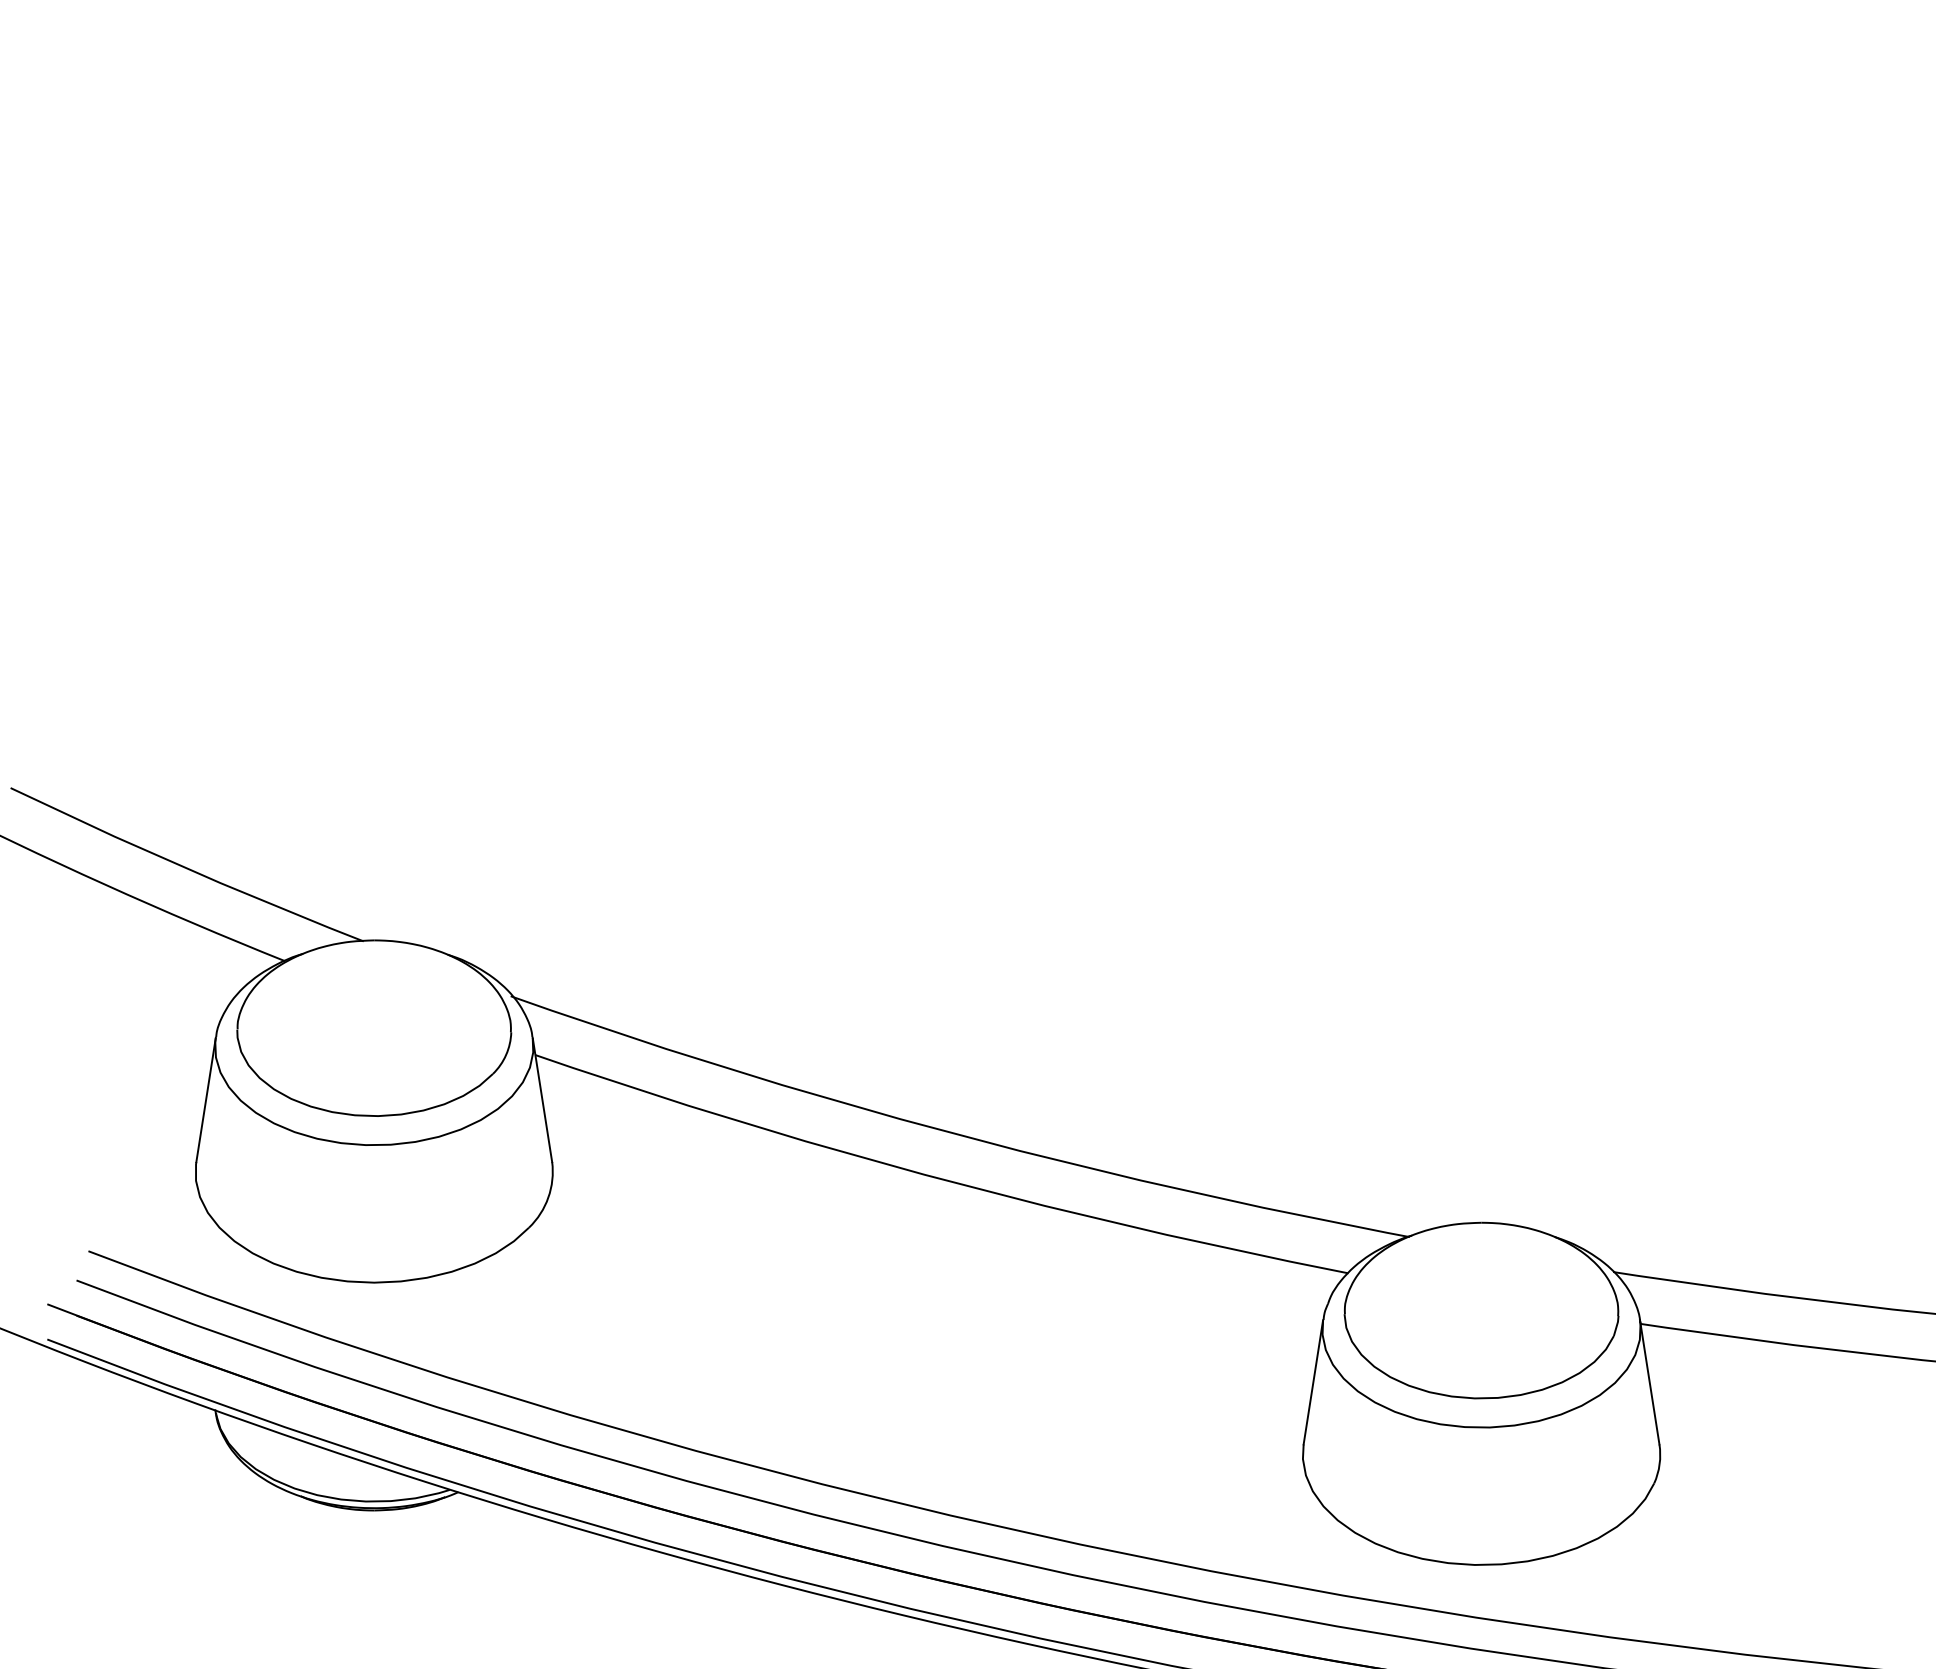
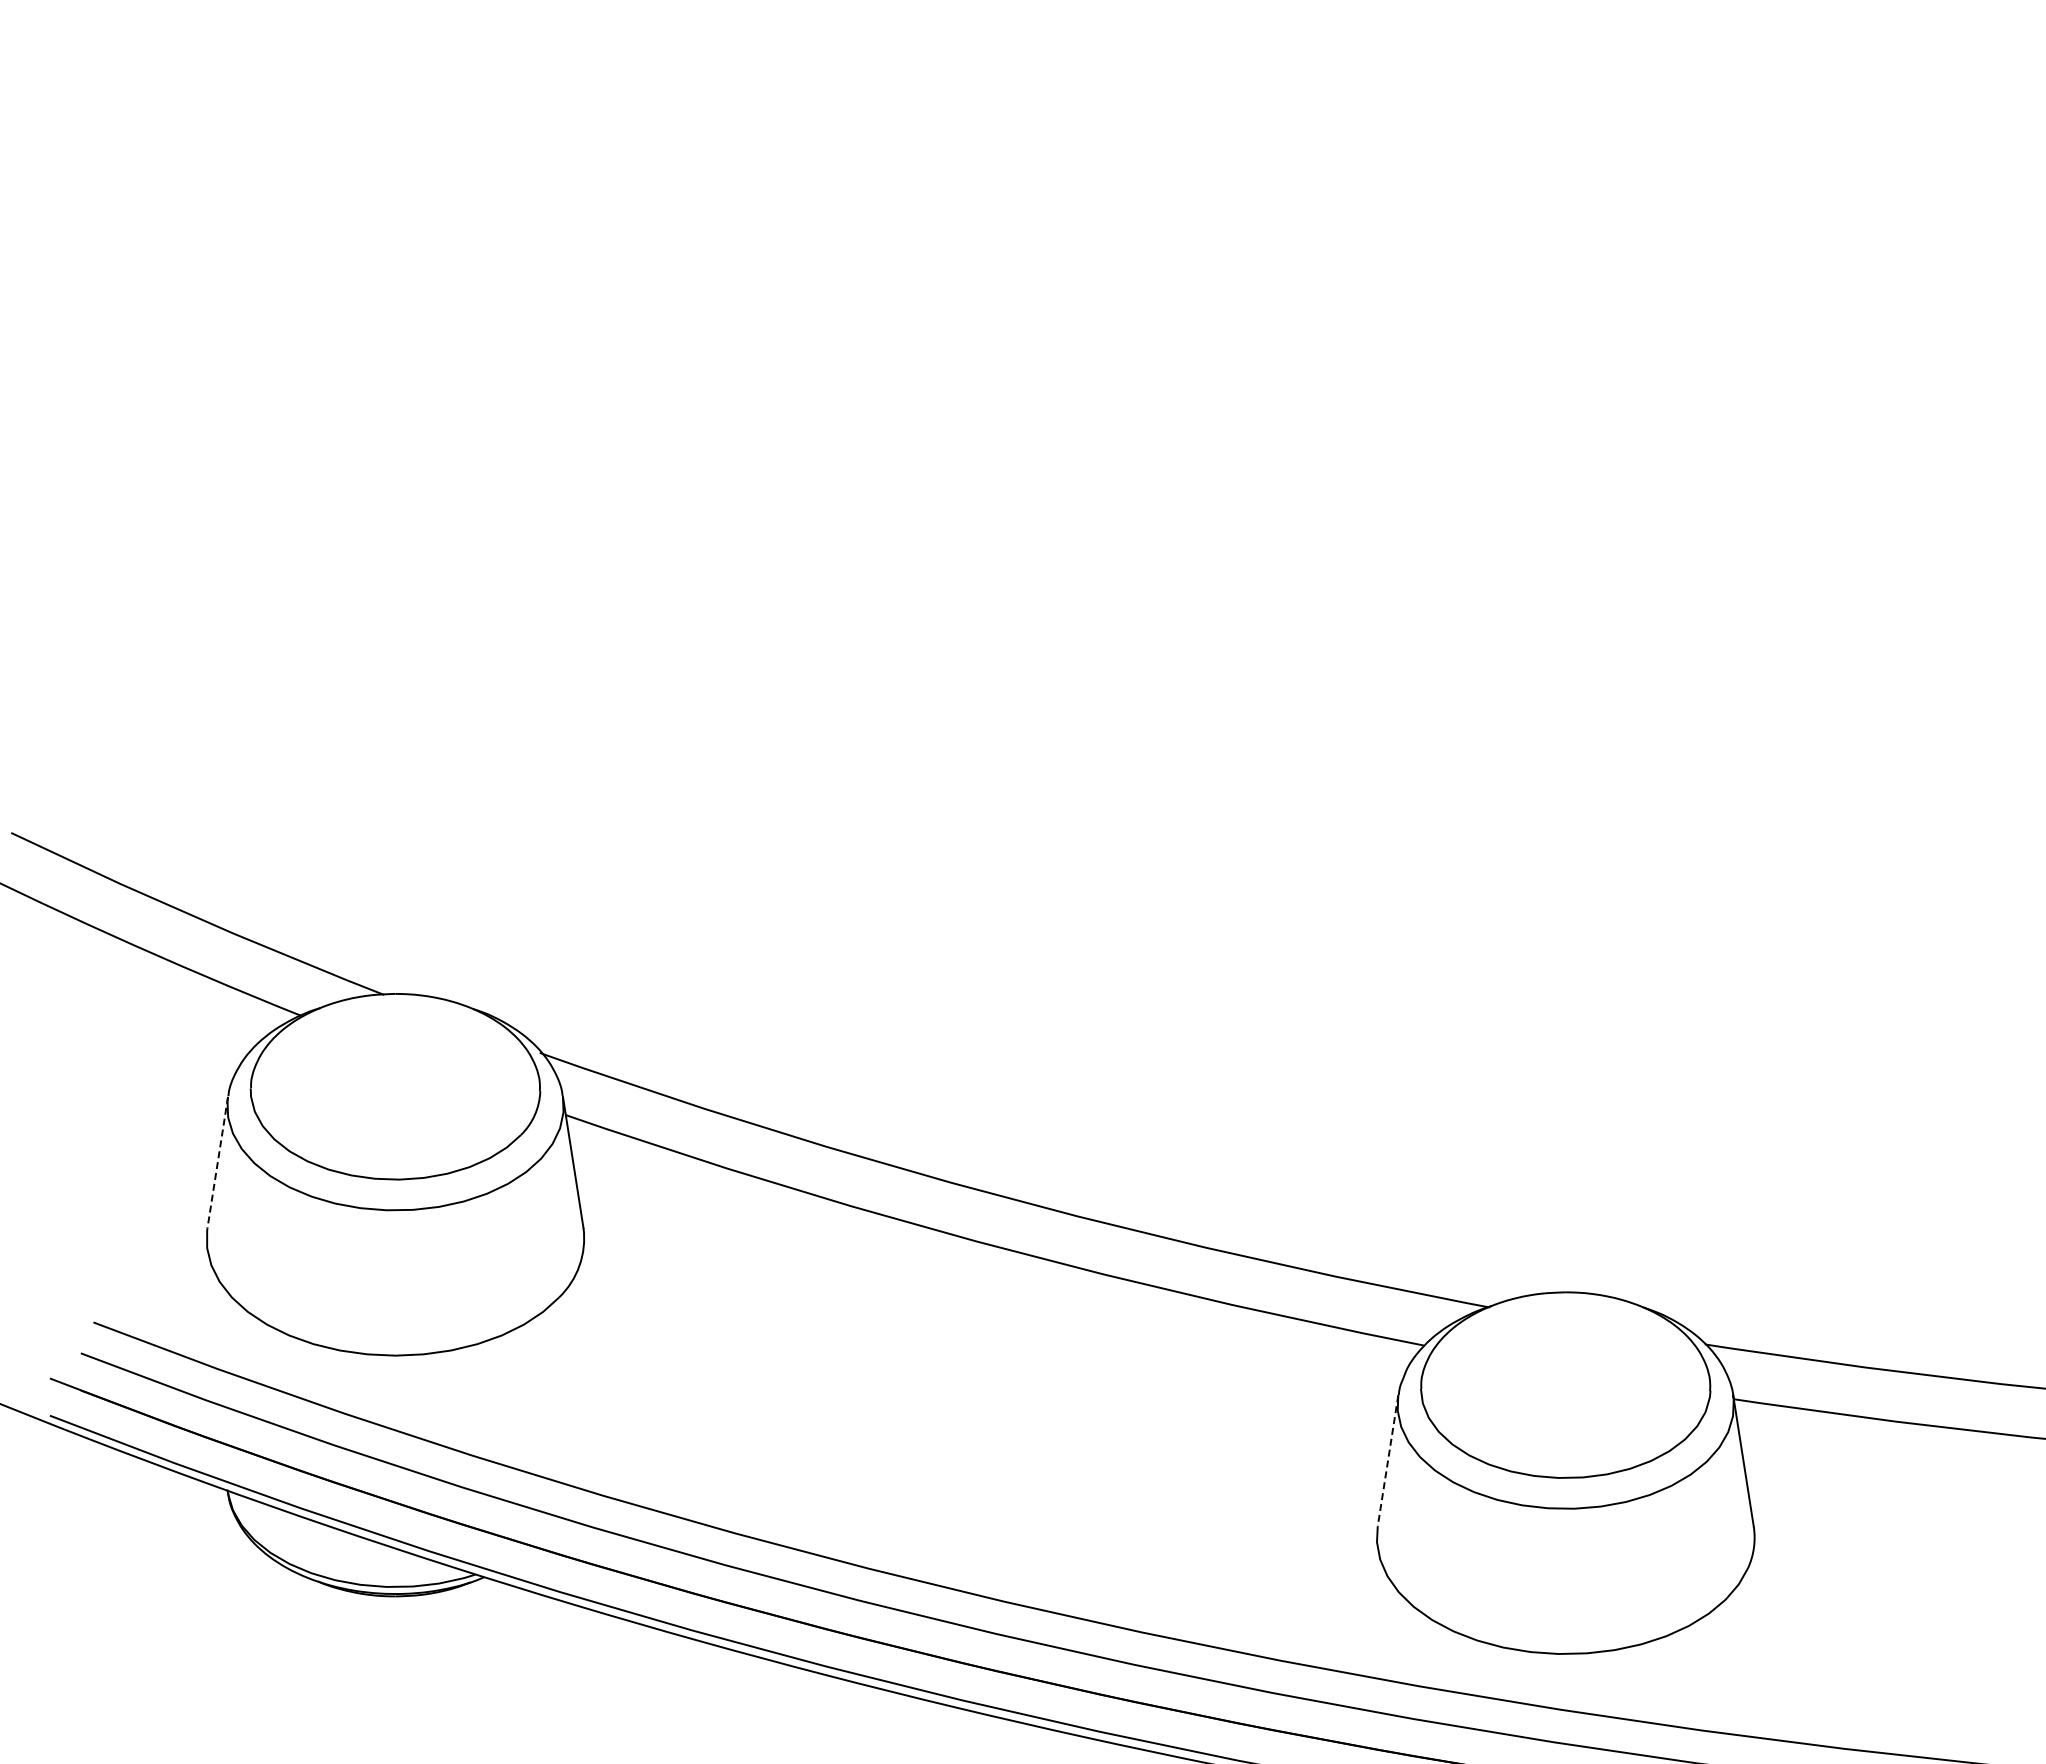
line: (205, 1100) -> (217, 1163), solid -> dashed
line: (1312, 1382) -> (1387, 1461), solid -> dashed

